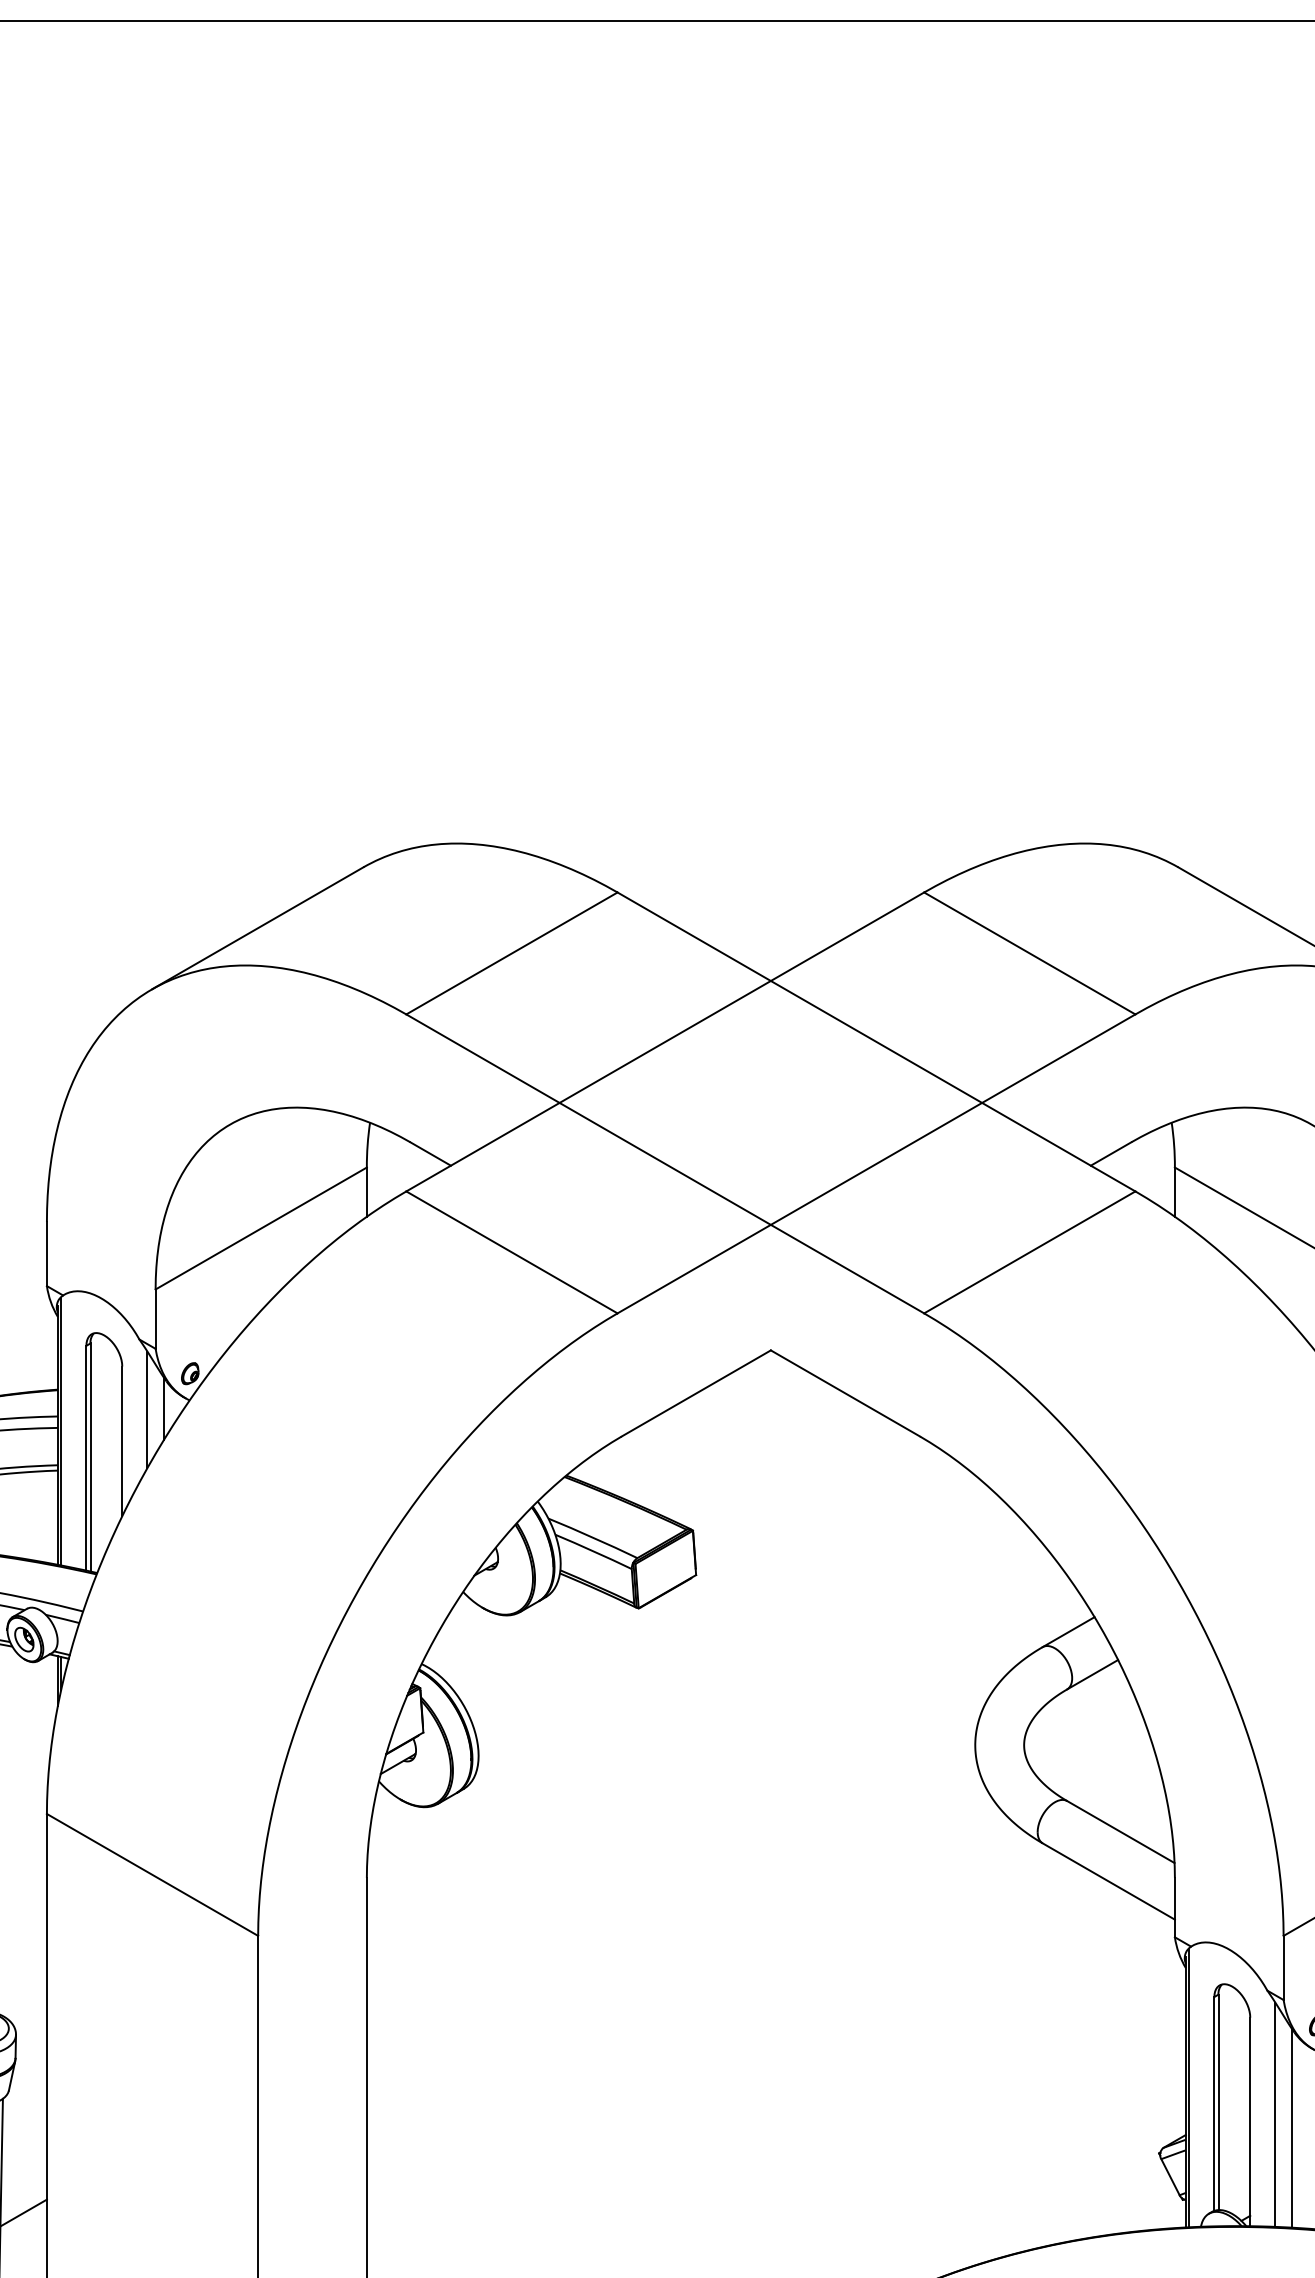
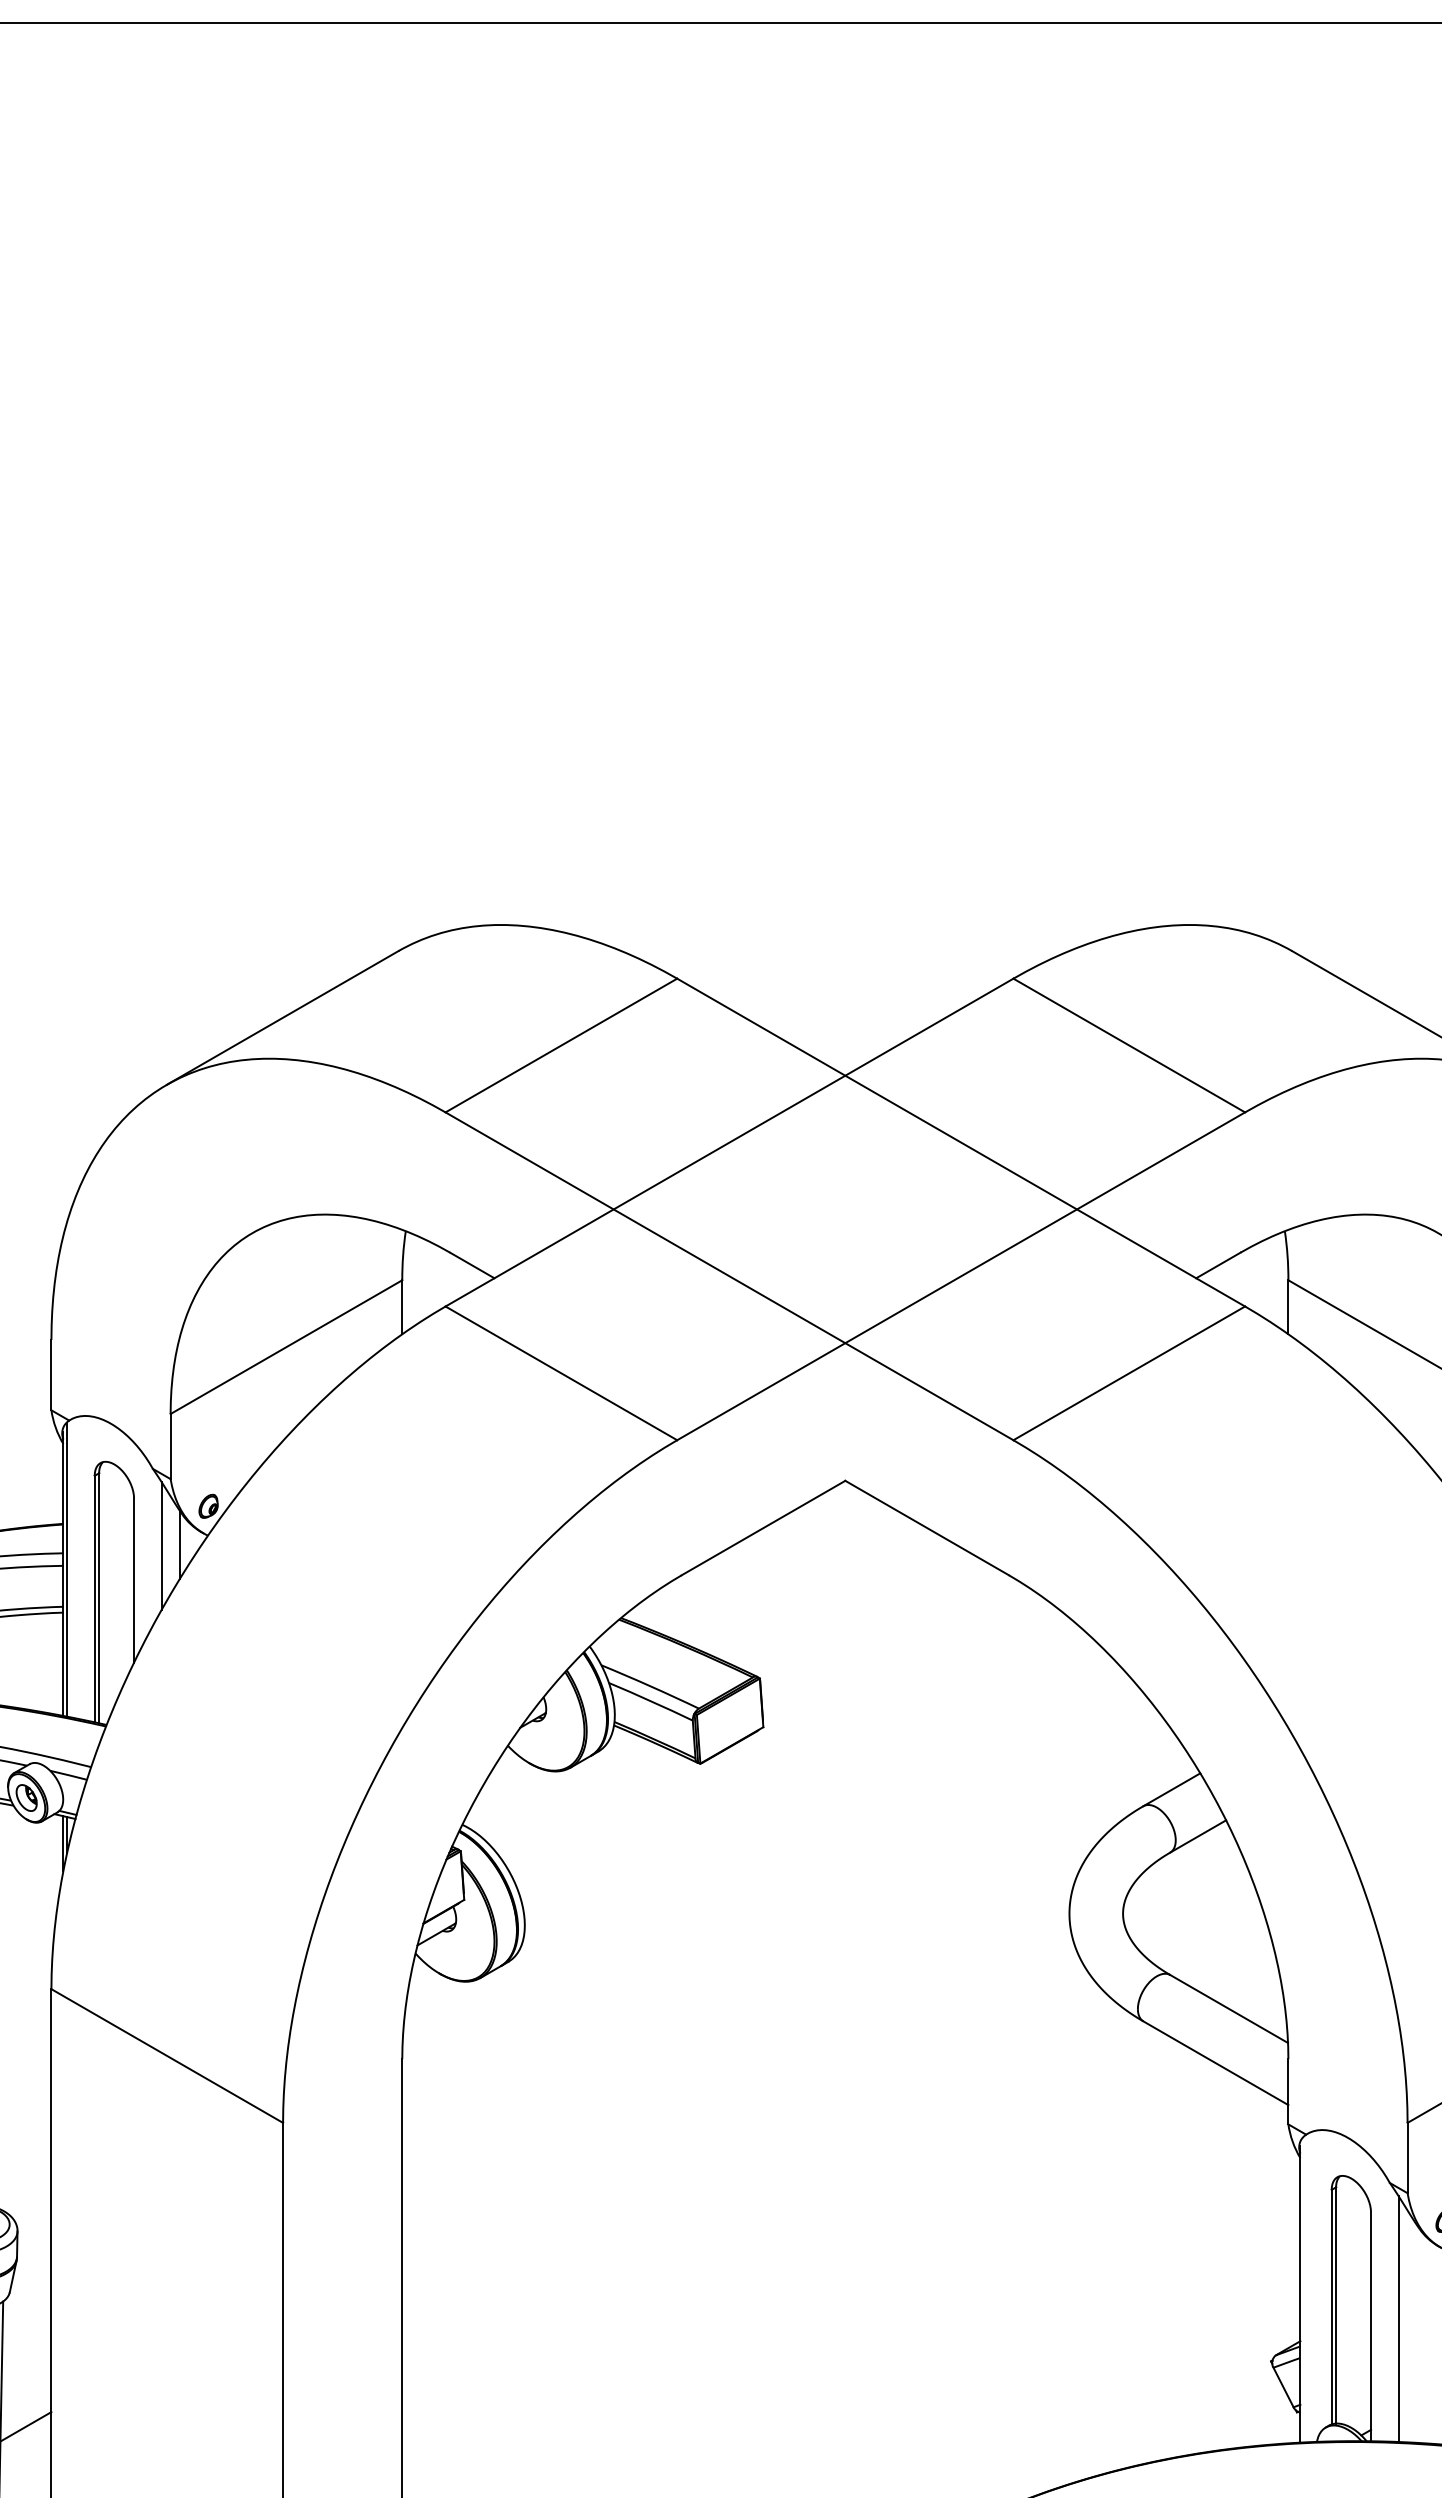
line: (1189, 2087) -> (1304, 2289), removed
line: (1291, 2127) -> (1416, 2333), removed

